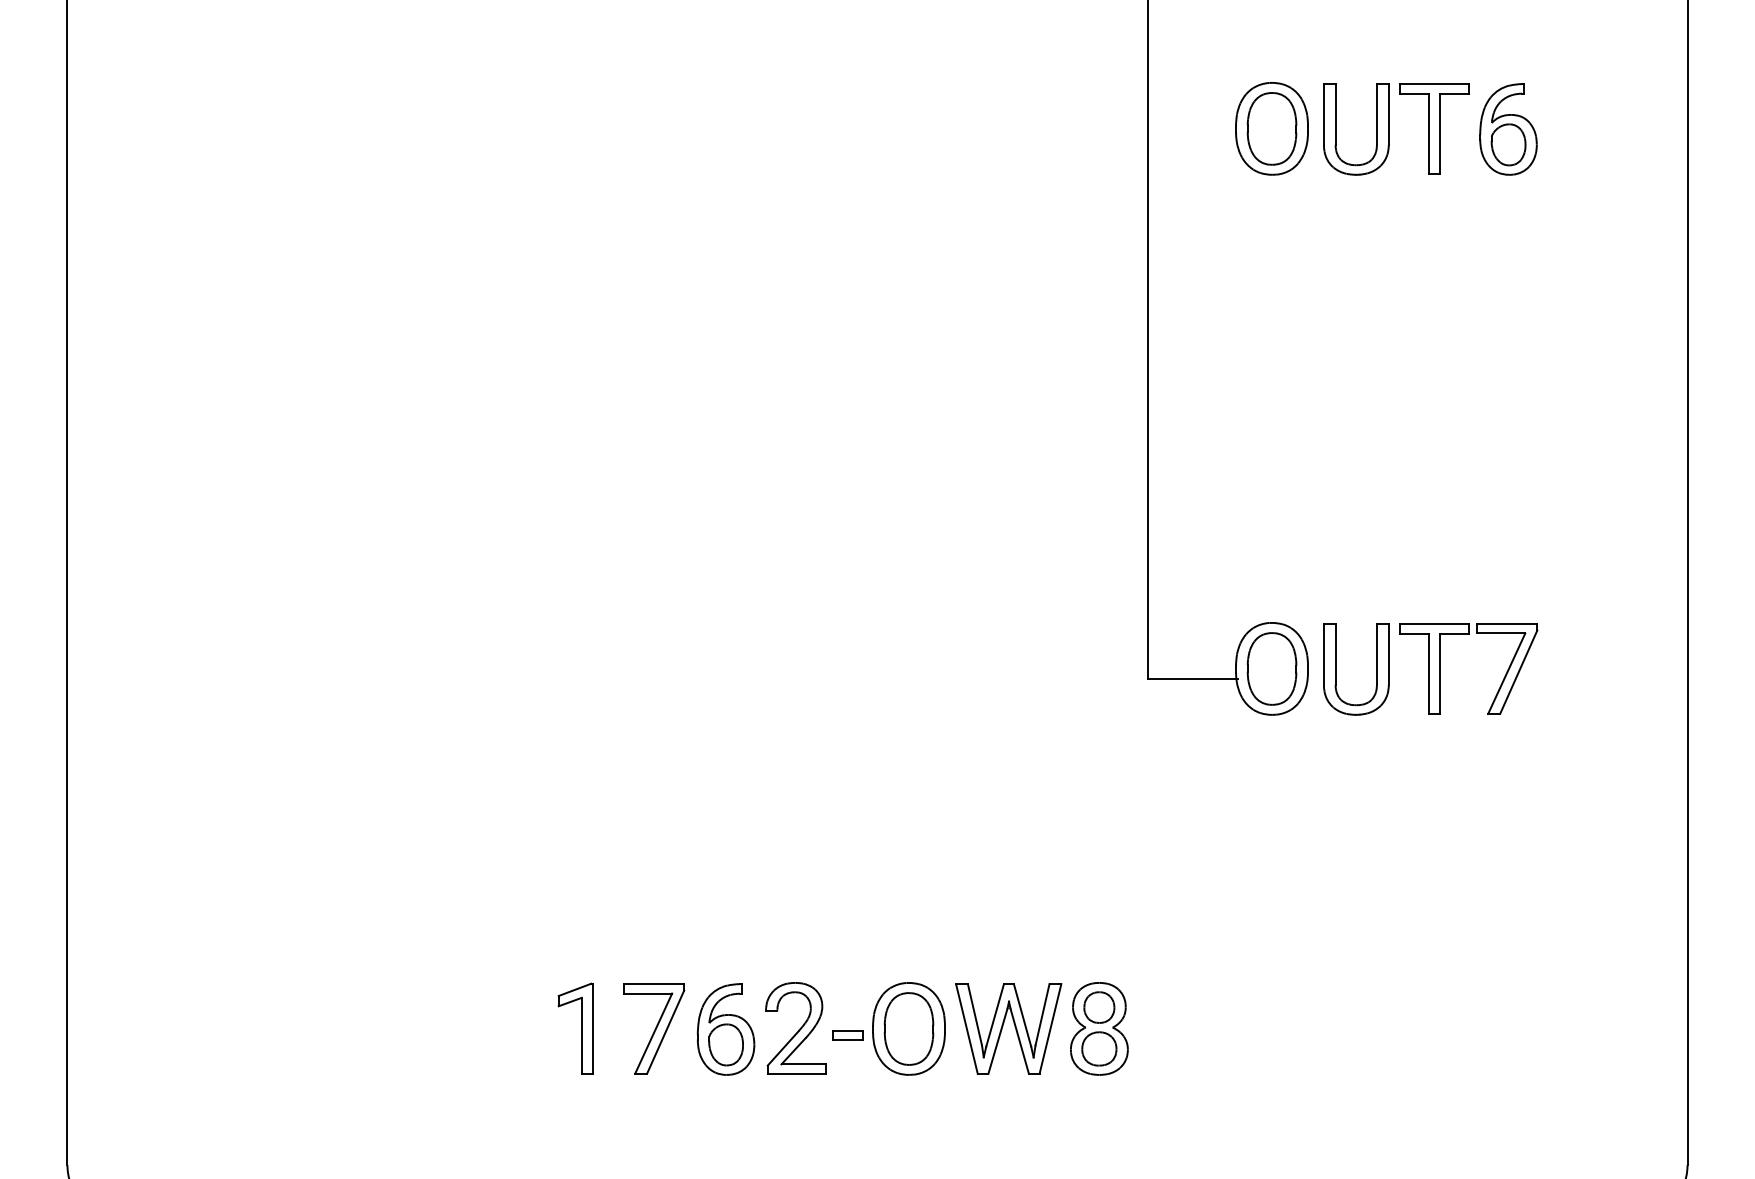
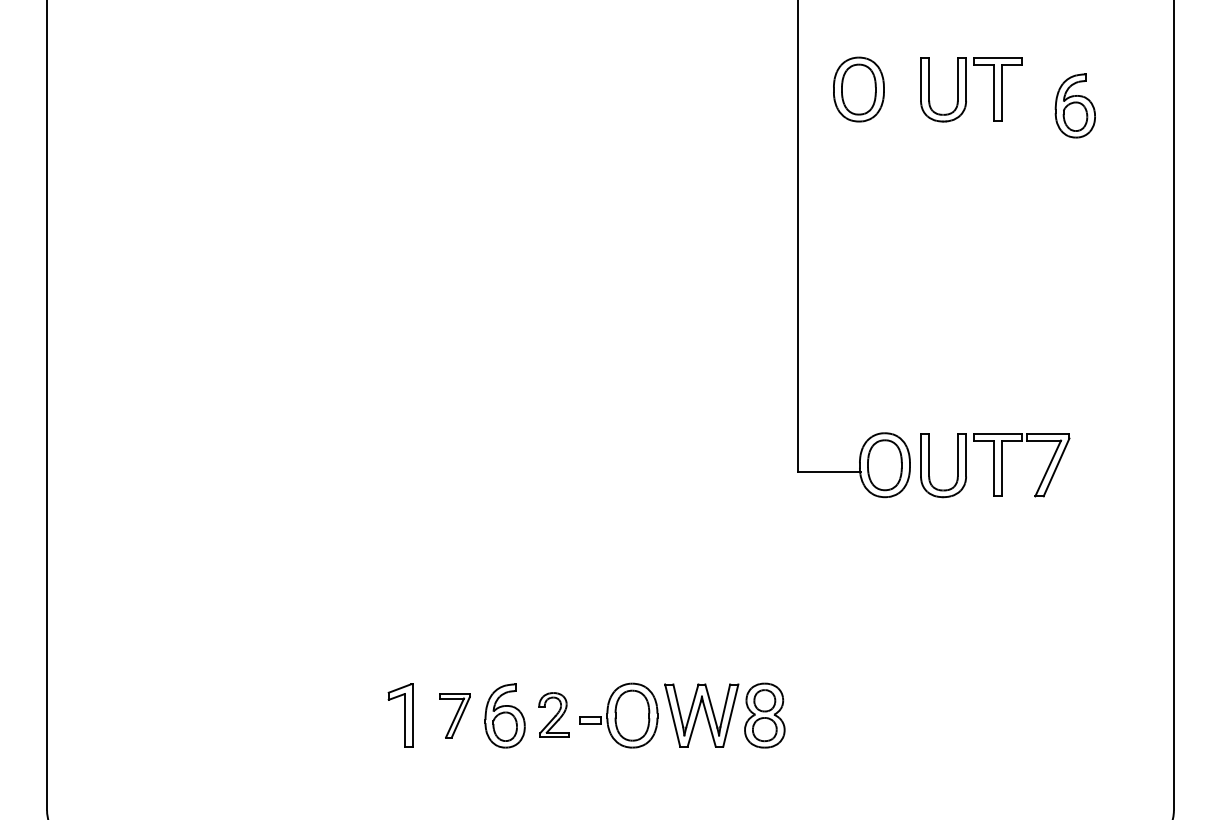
part: (1271, 128) -> (858, 89), moved
part: (1507, 128) -> (1074, 105), moved
part: (795, 1027) -> (553, 714), size x0.7
part: (654, 1028) -> (455, 715), size x0.7

